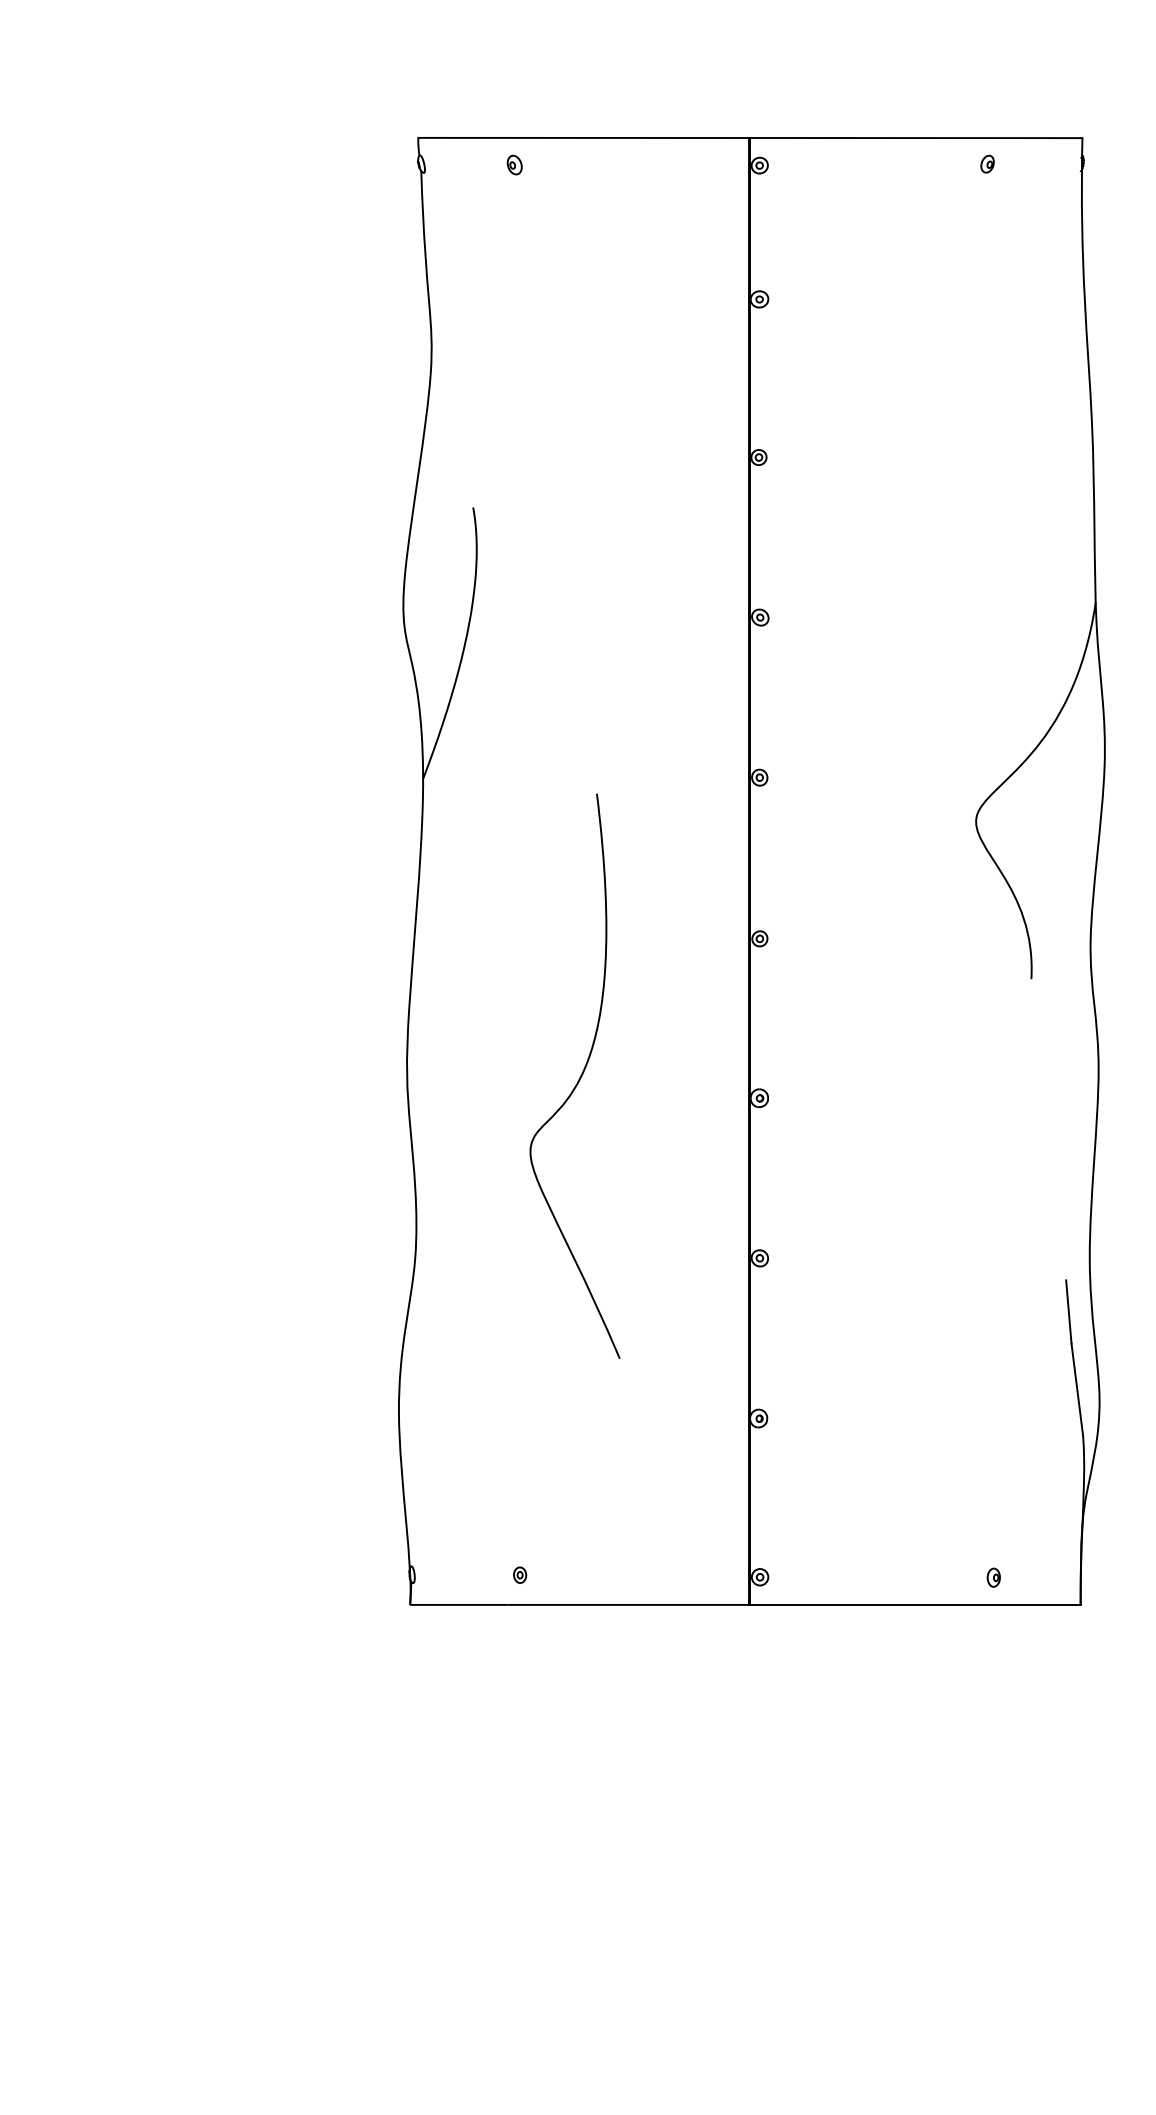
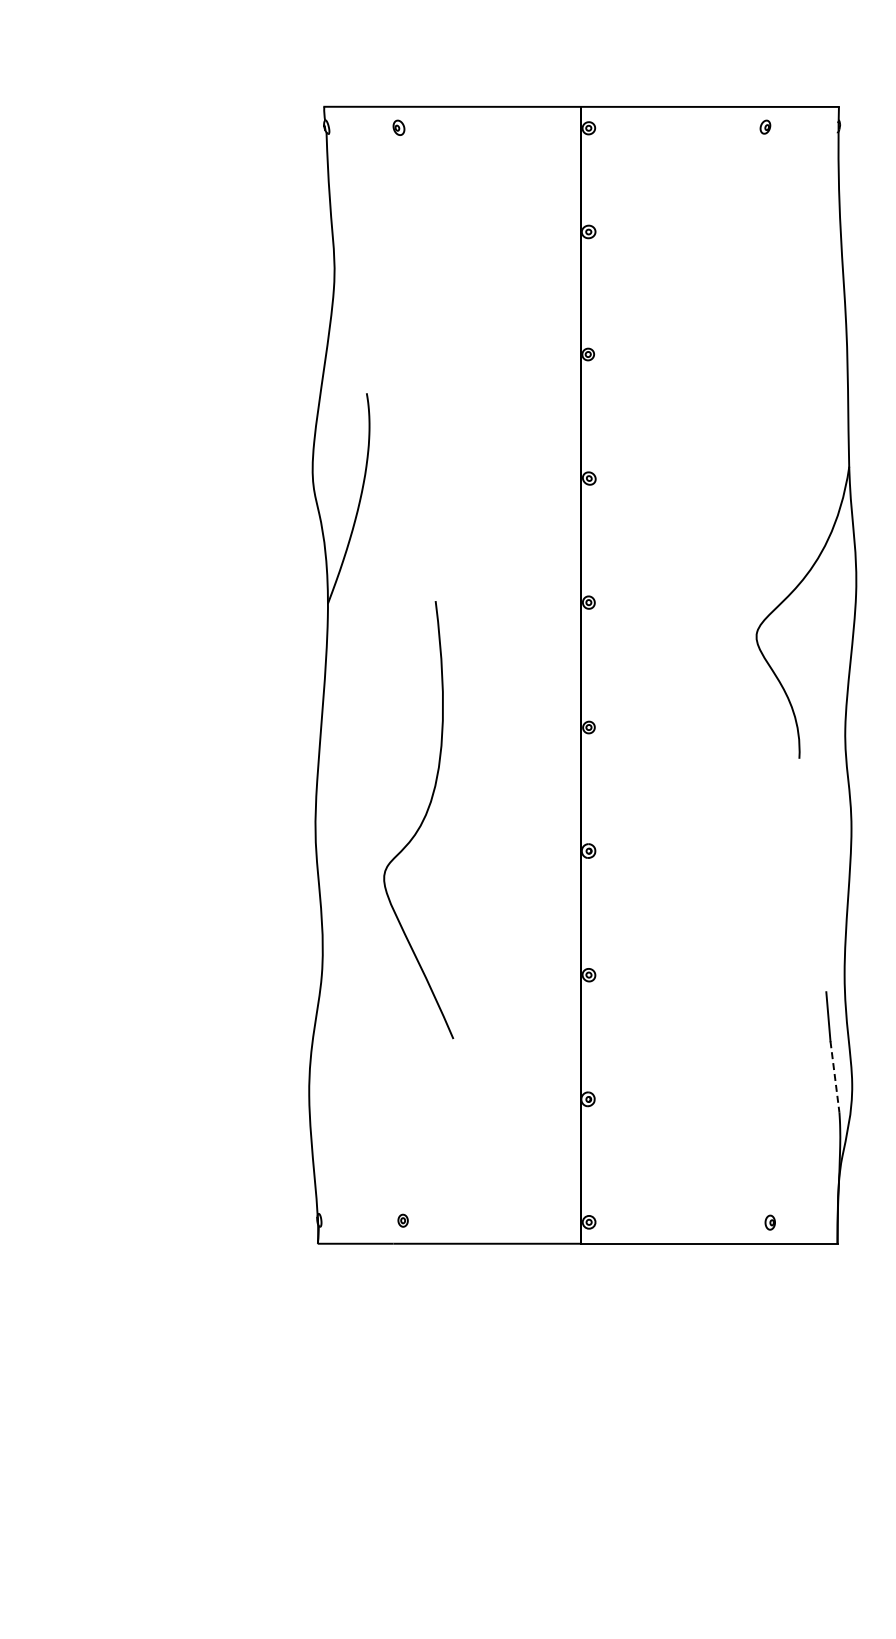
curve: (578, 1078) -> (421, 821), moved
line: (1077, 1390) -> (835, 1077), solid -> dashed

